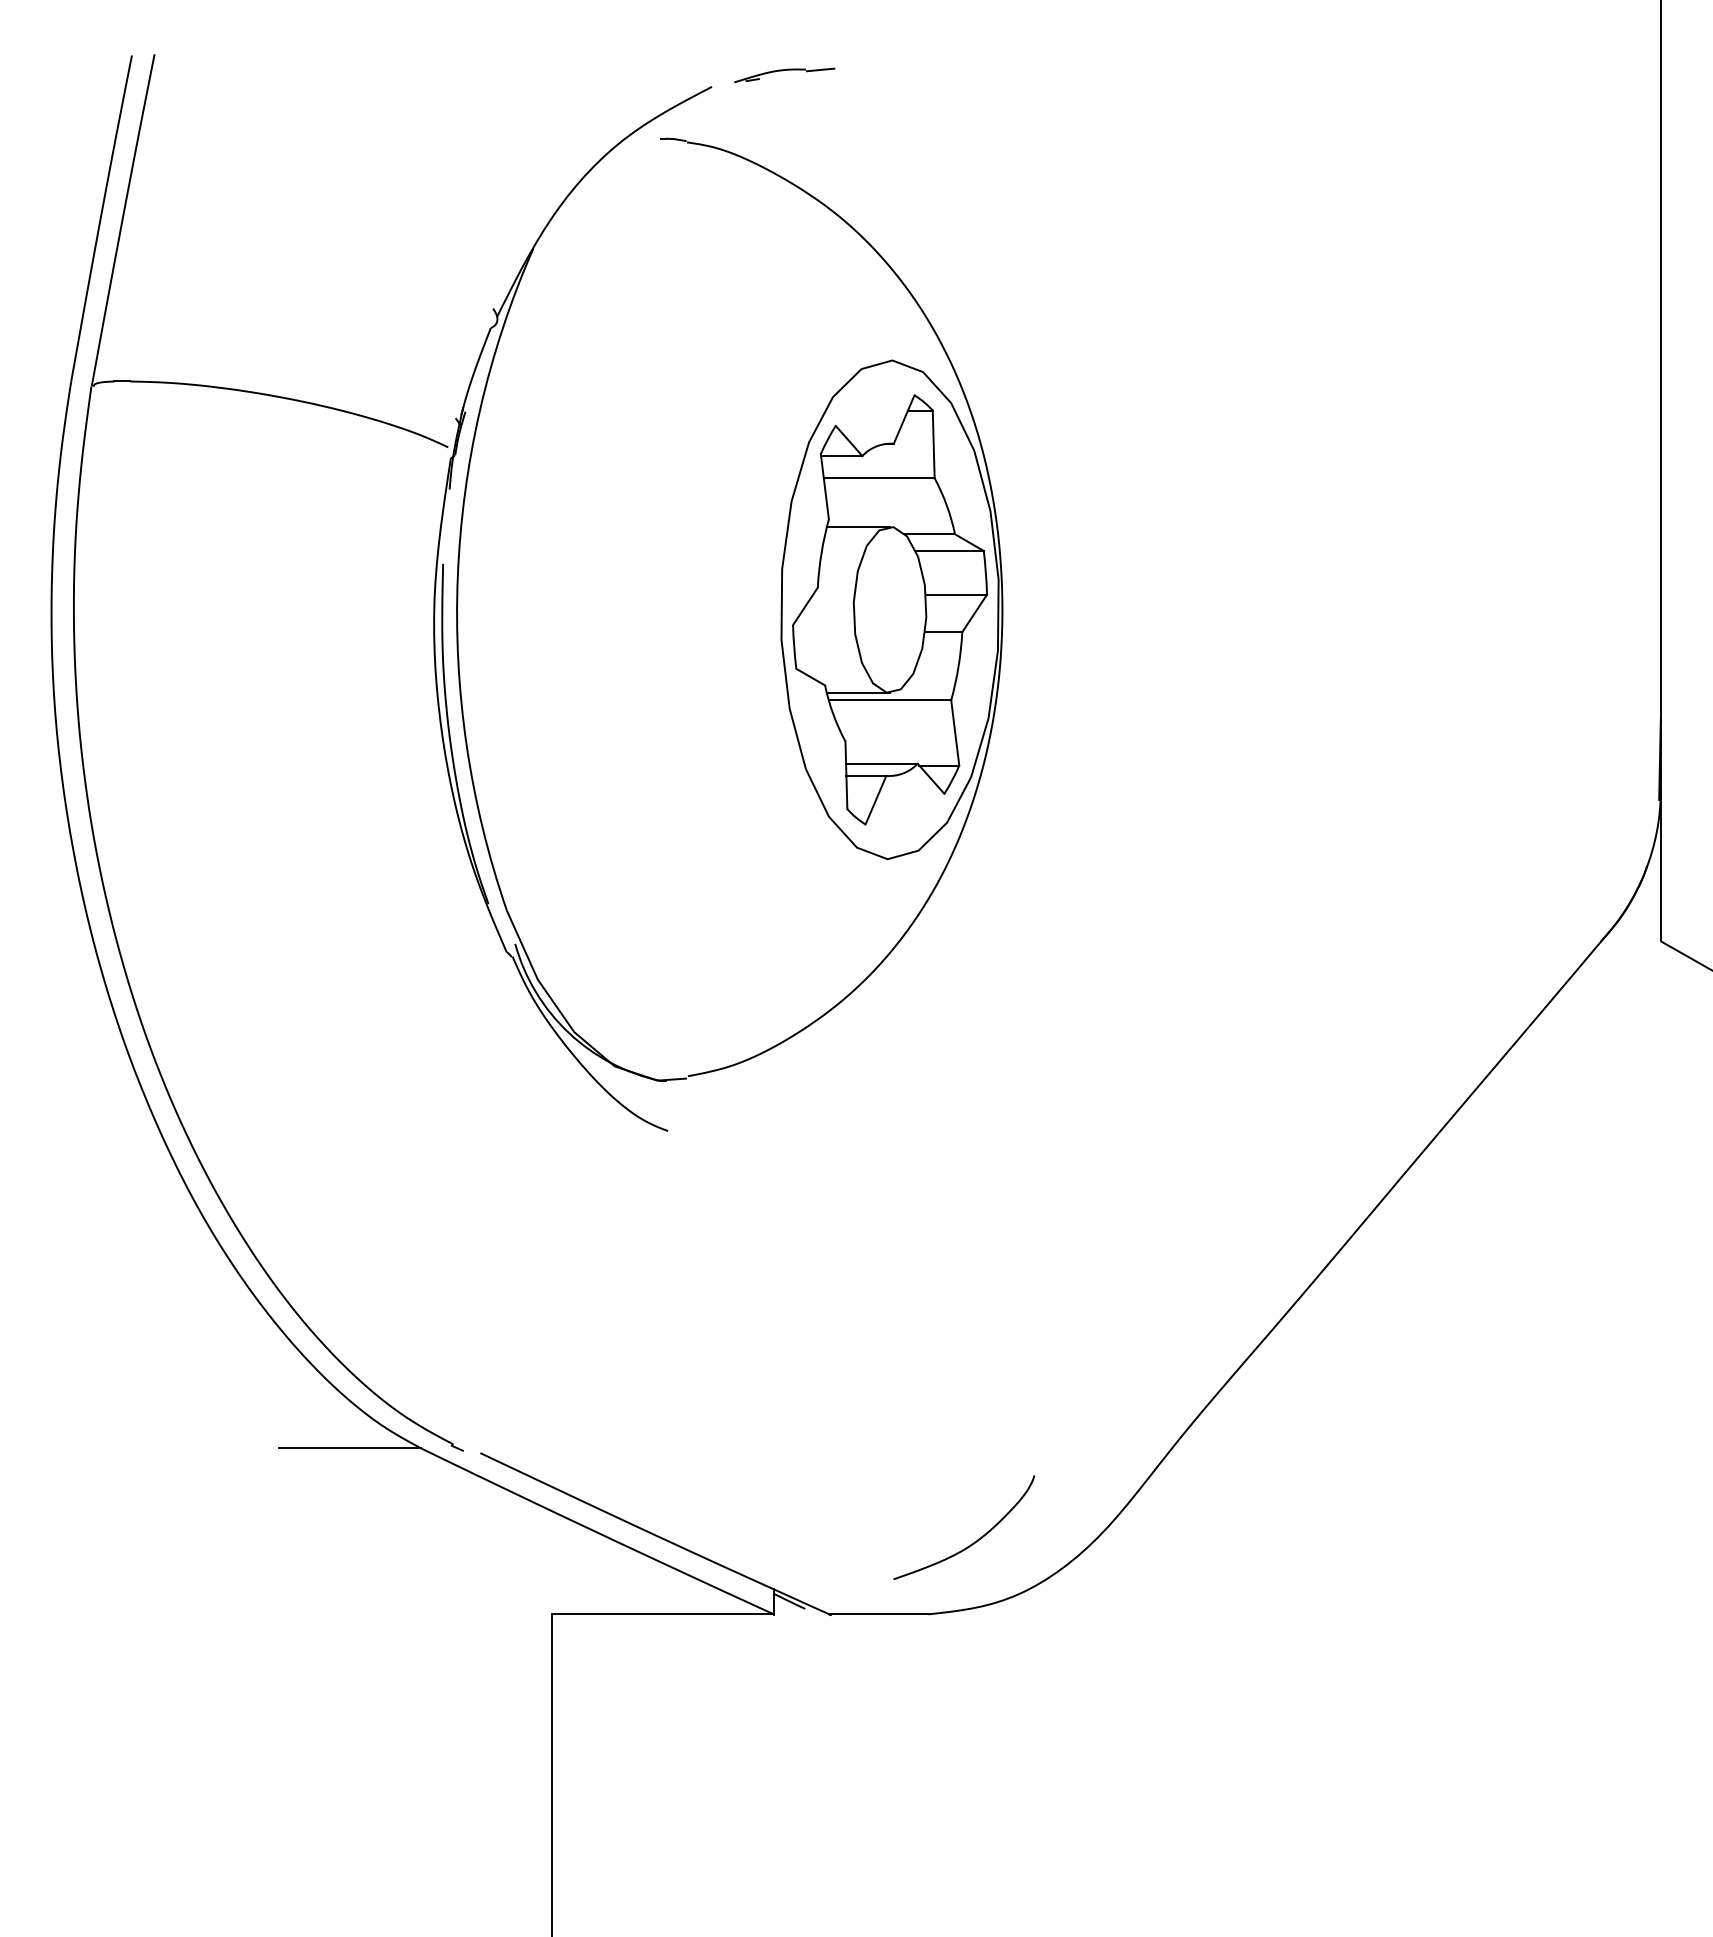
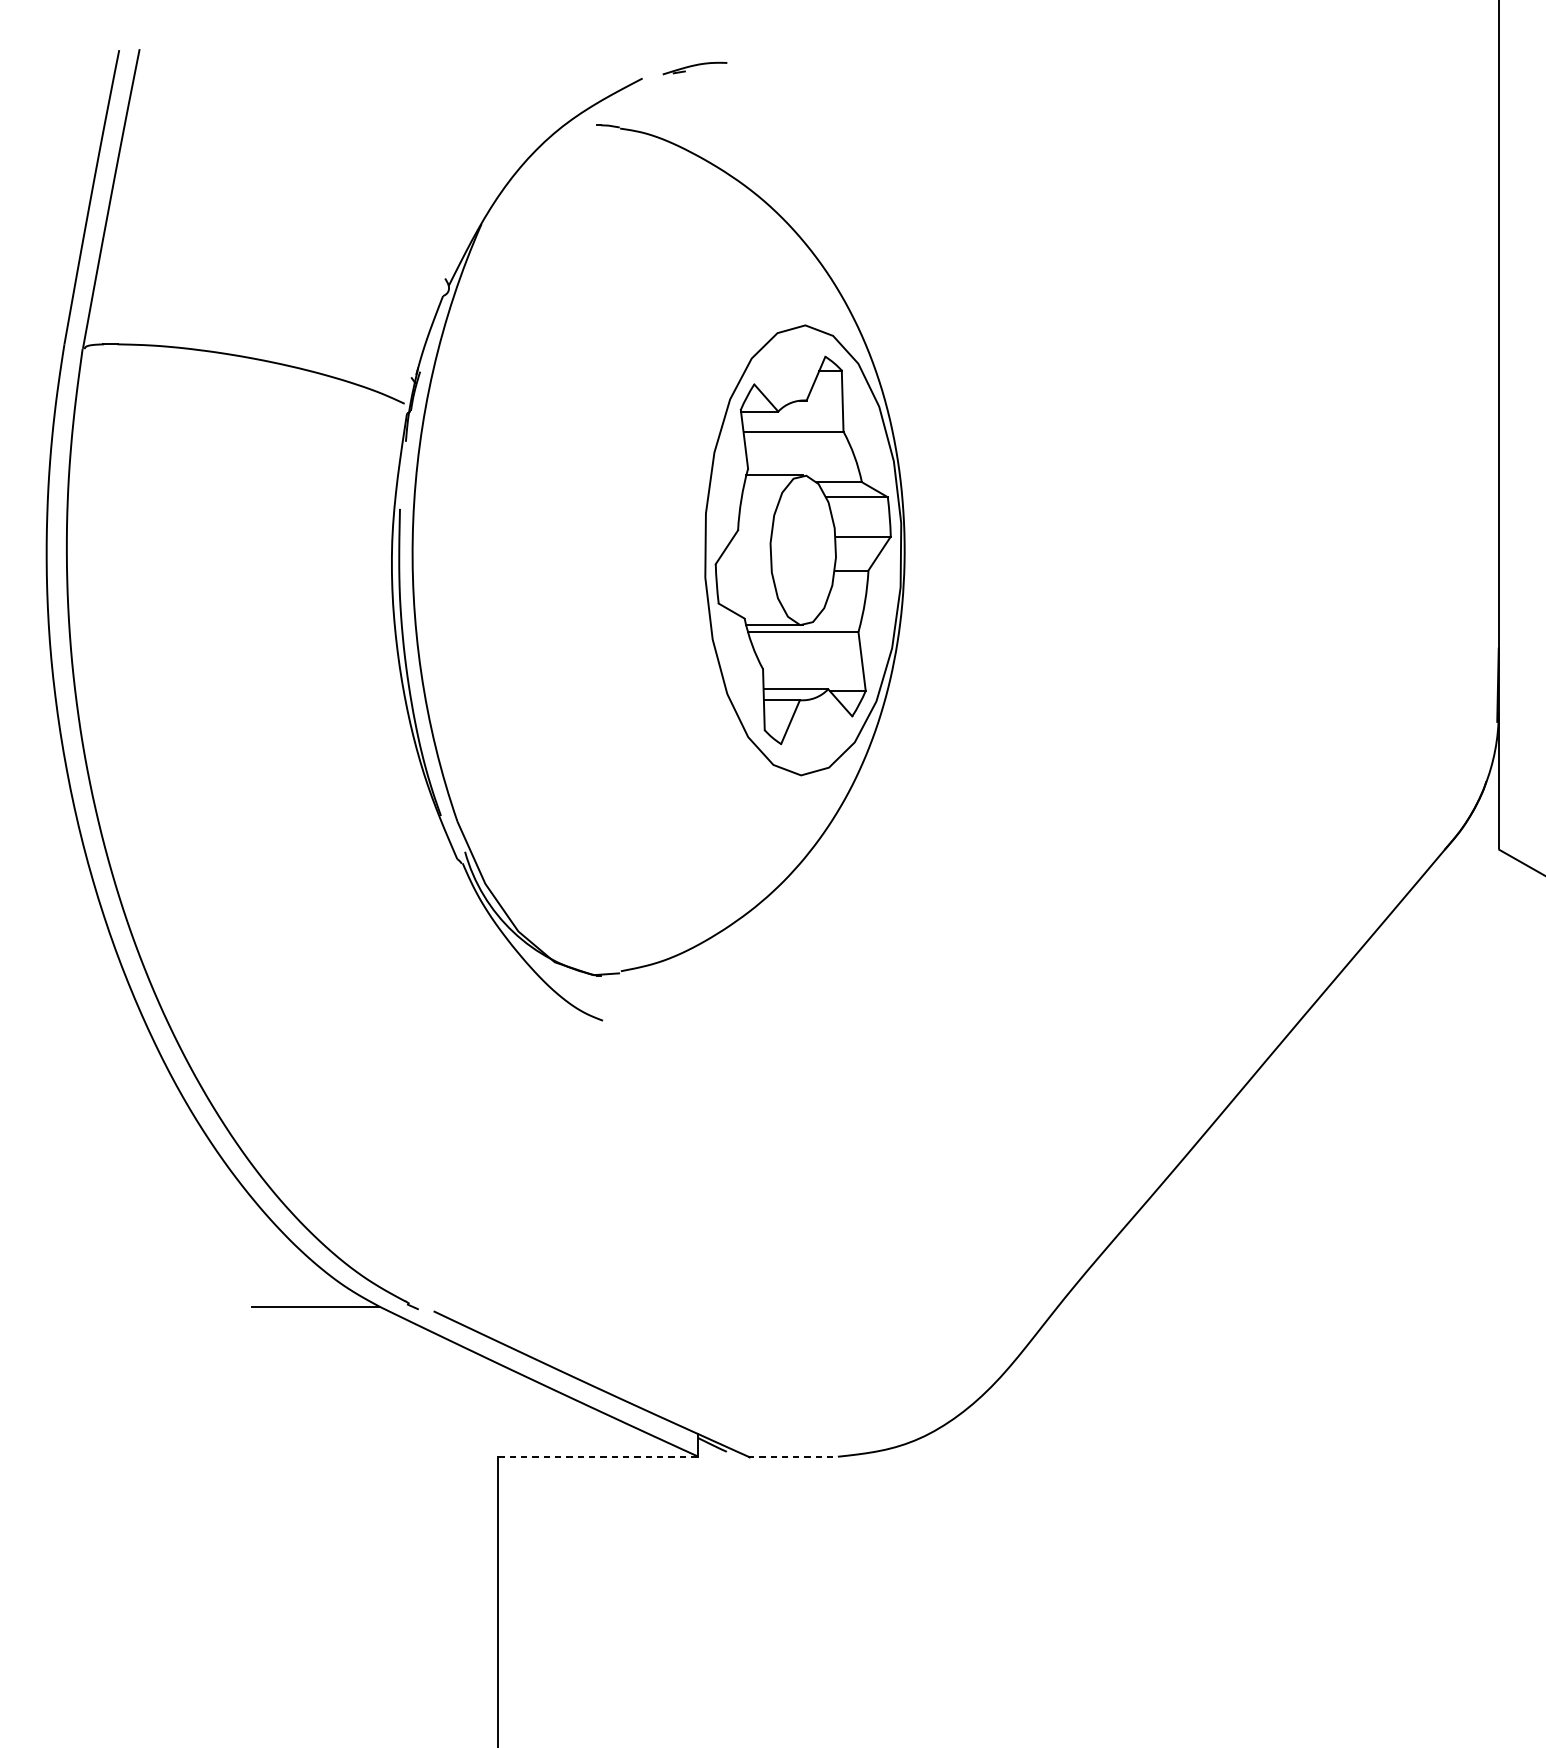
line: (820, 69) -> (740, 62), removed
curve: (974, 1541) -> (879, 1391), removed
line: (663, 1614) -> (598, 1456), solid -> dashed
line: (879, 1614) -> (793, 1456), solid -> dashed

